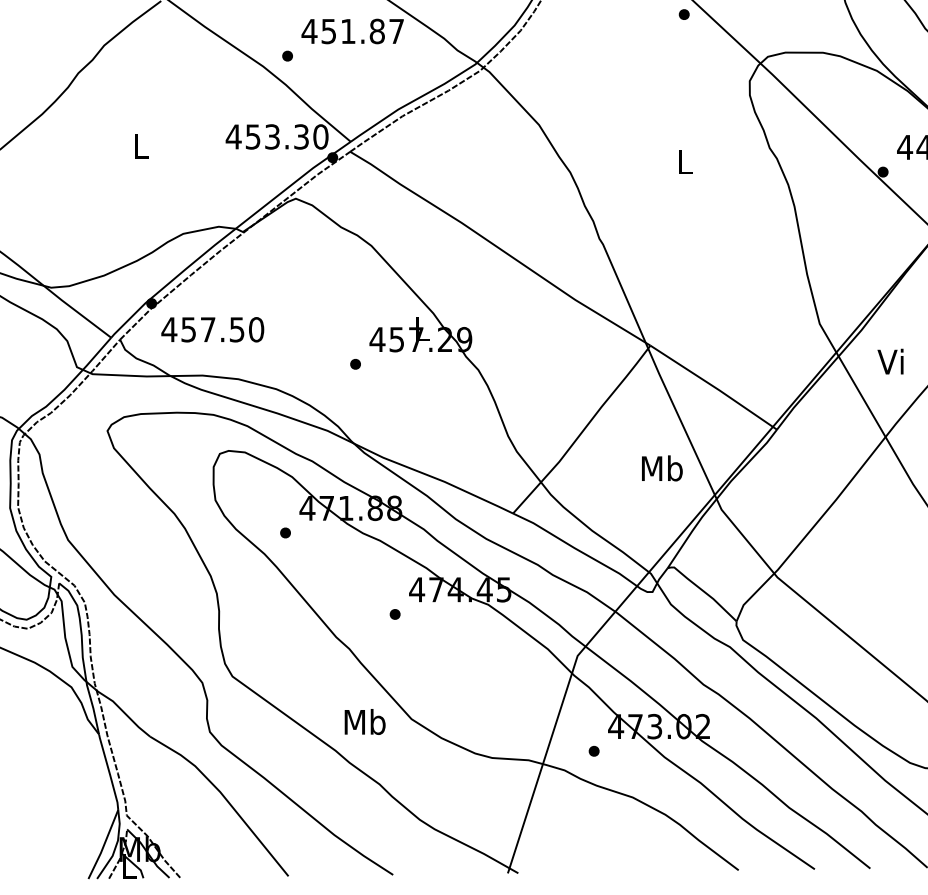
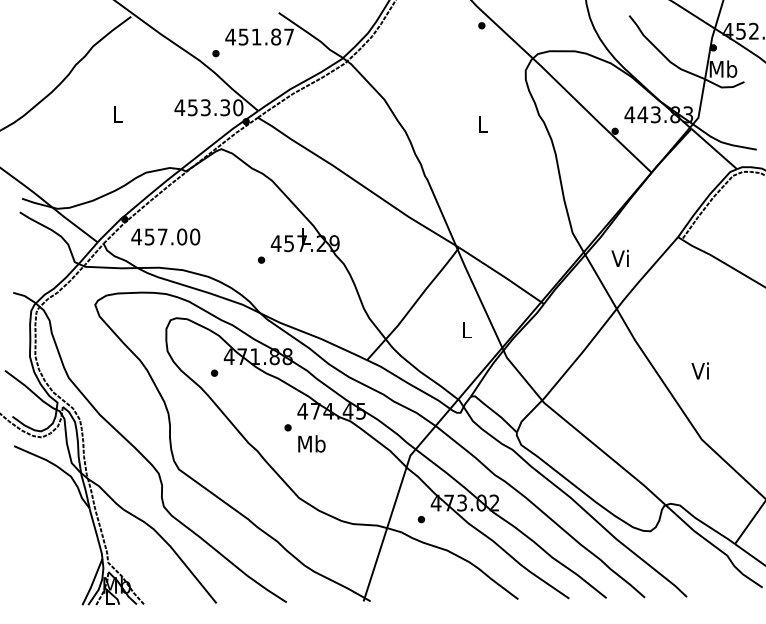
text: (237, 328) -> (182, 236), 457.50 -> 457.00
text: (661, 467) -> (466, 329), Mb -> L
text: (364, 721) -> (311, 443), moved

